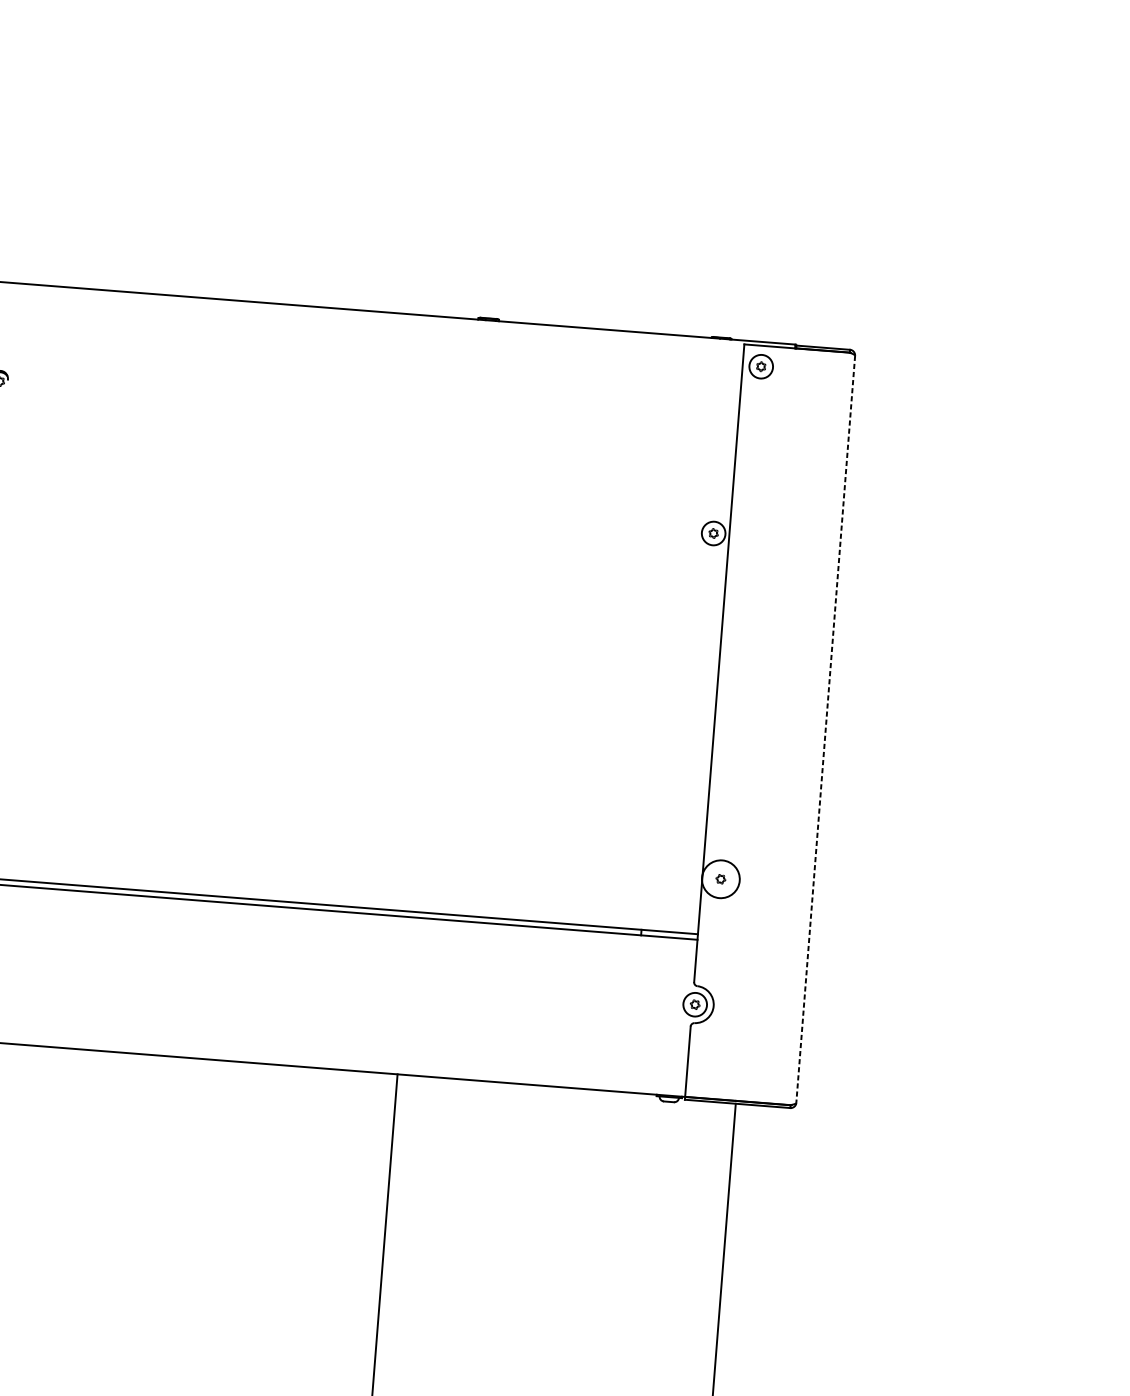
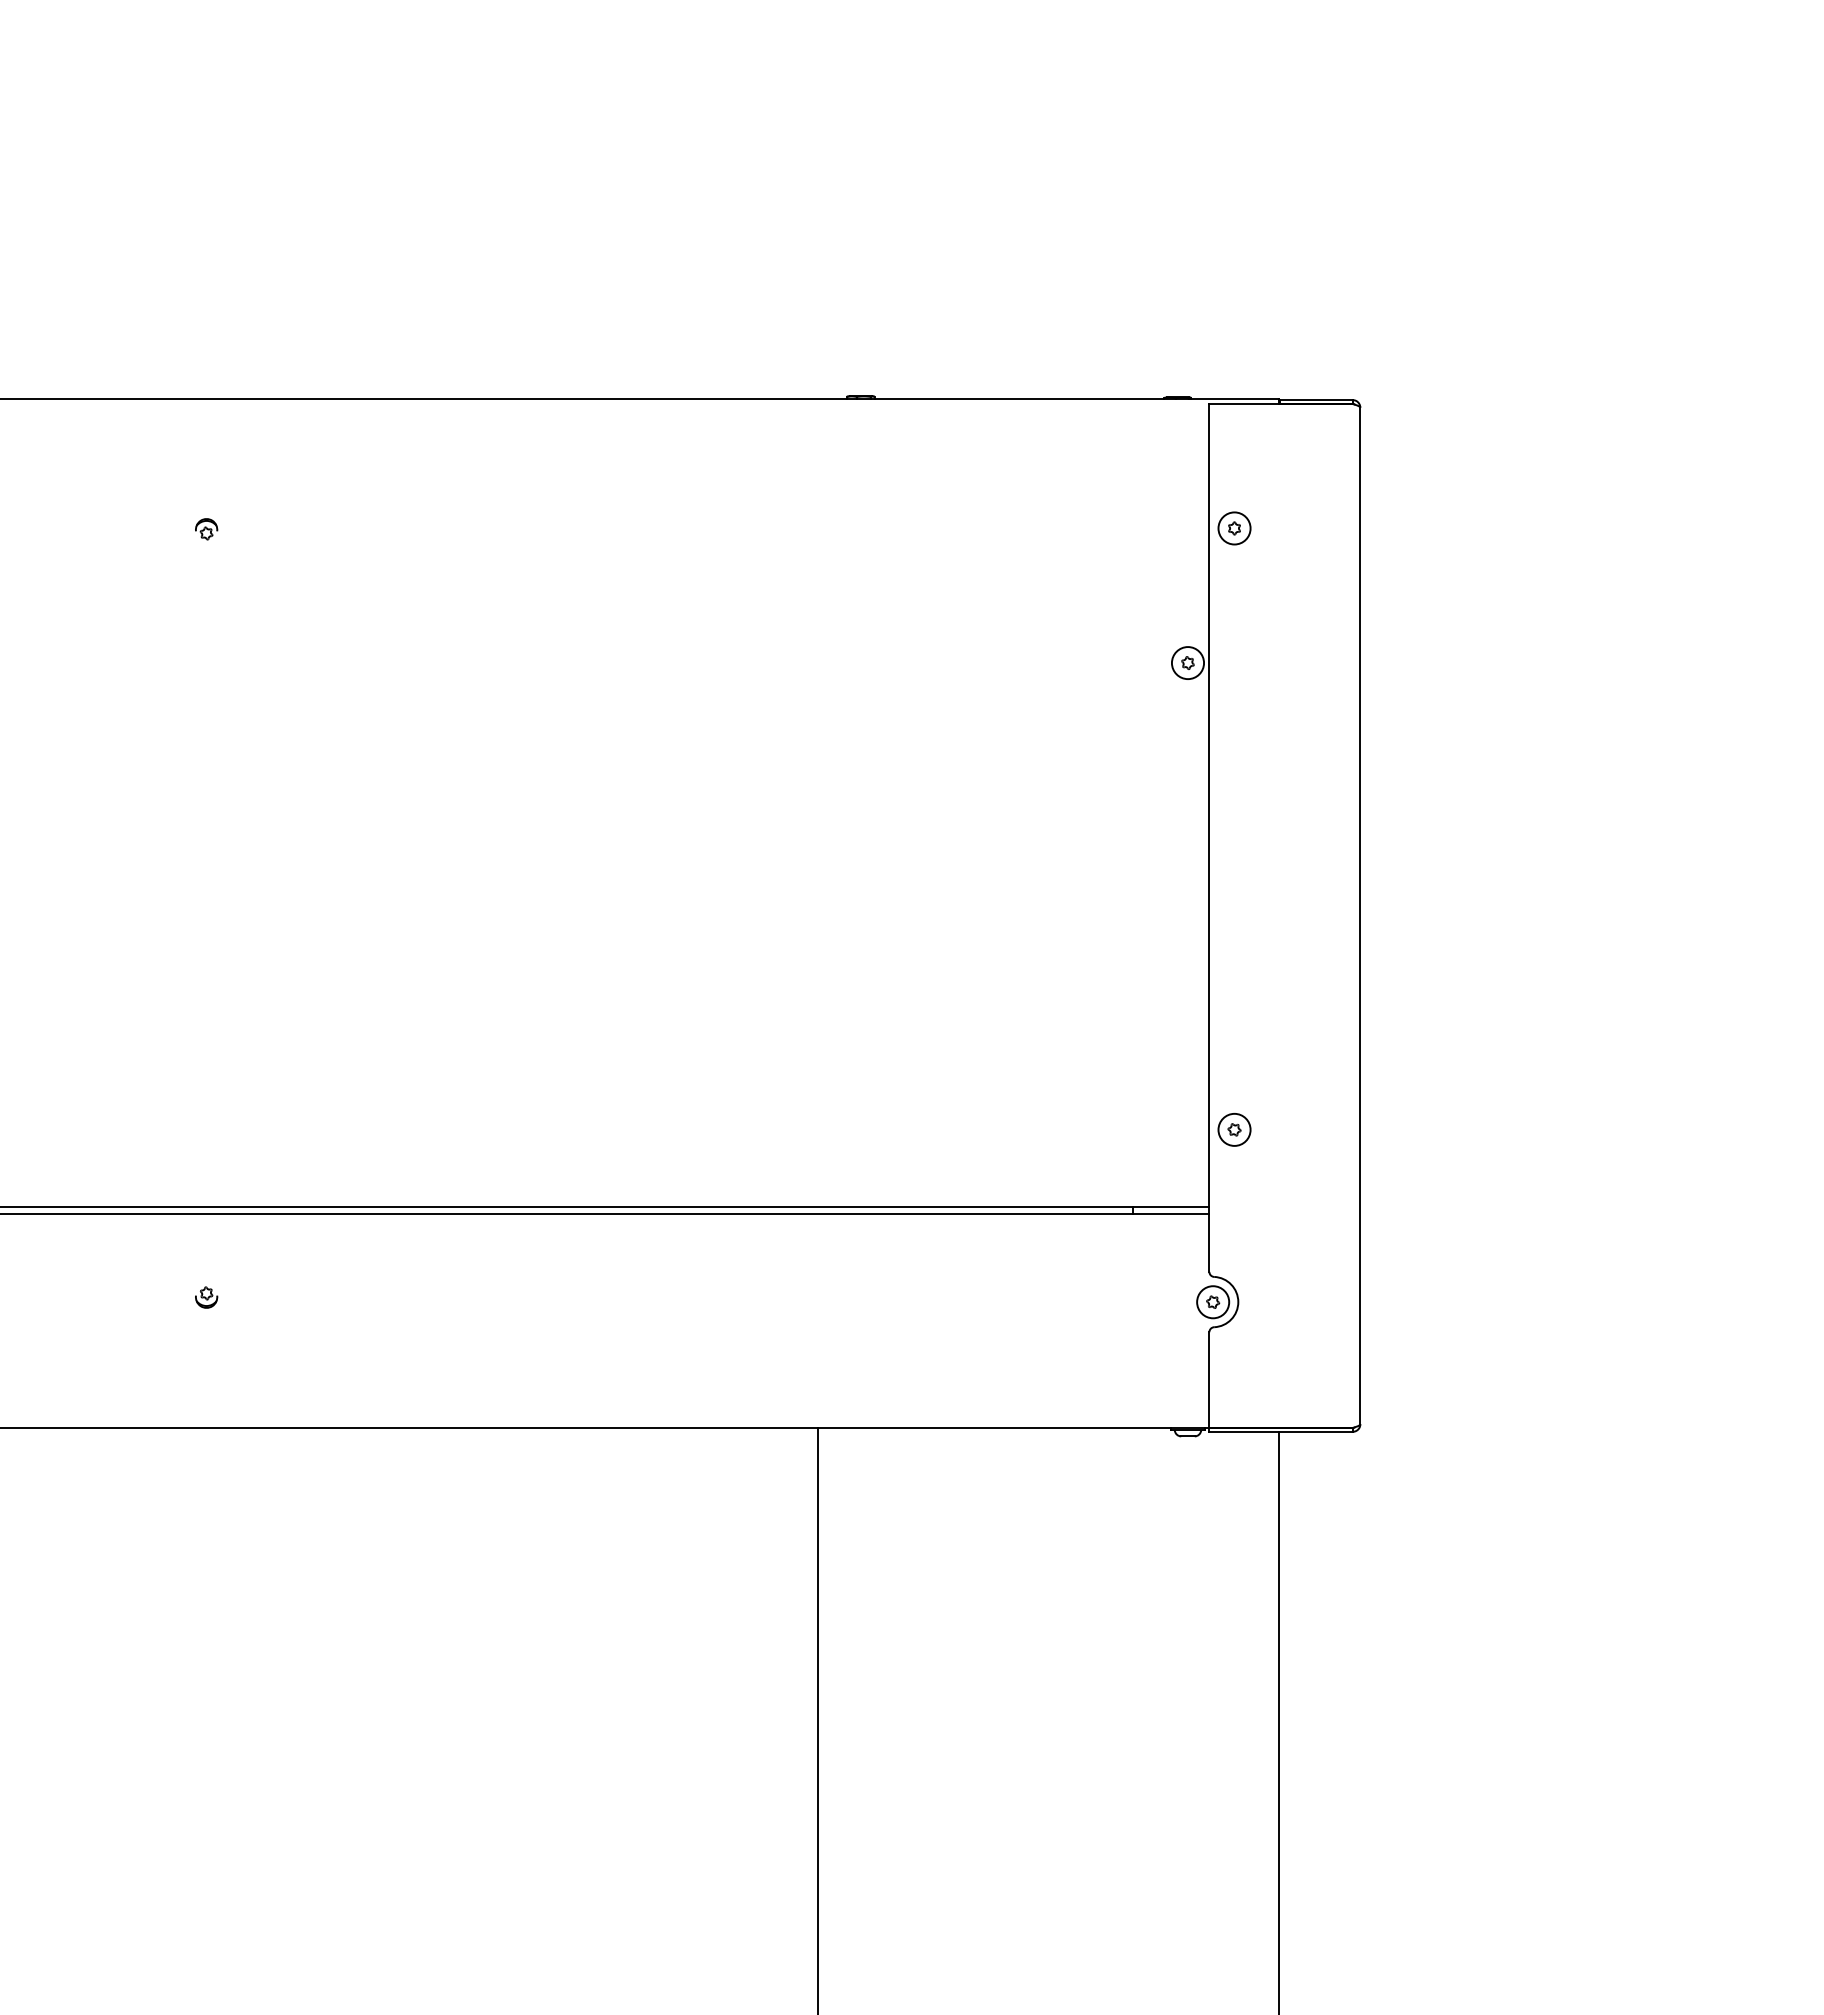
part: (761, 366) -> (1234, 528), moved
line: (825, 729) -> (1360, 916), dashed -> solid
circle: (720, 879) -> (1234, 1129), size x0.62

